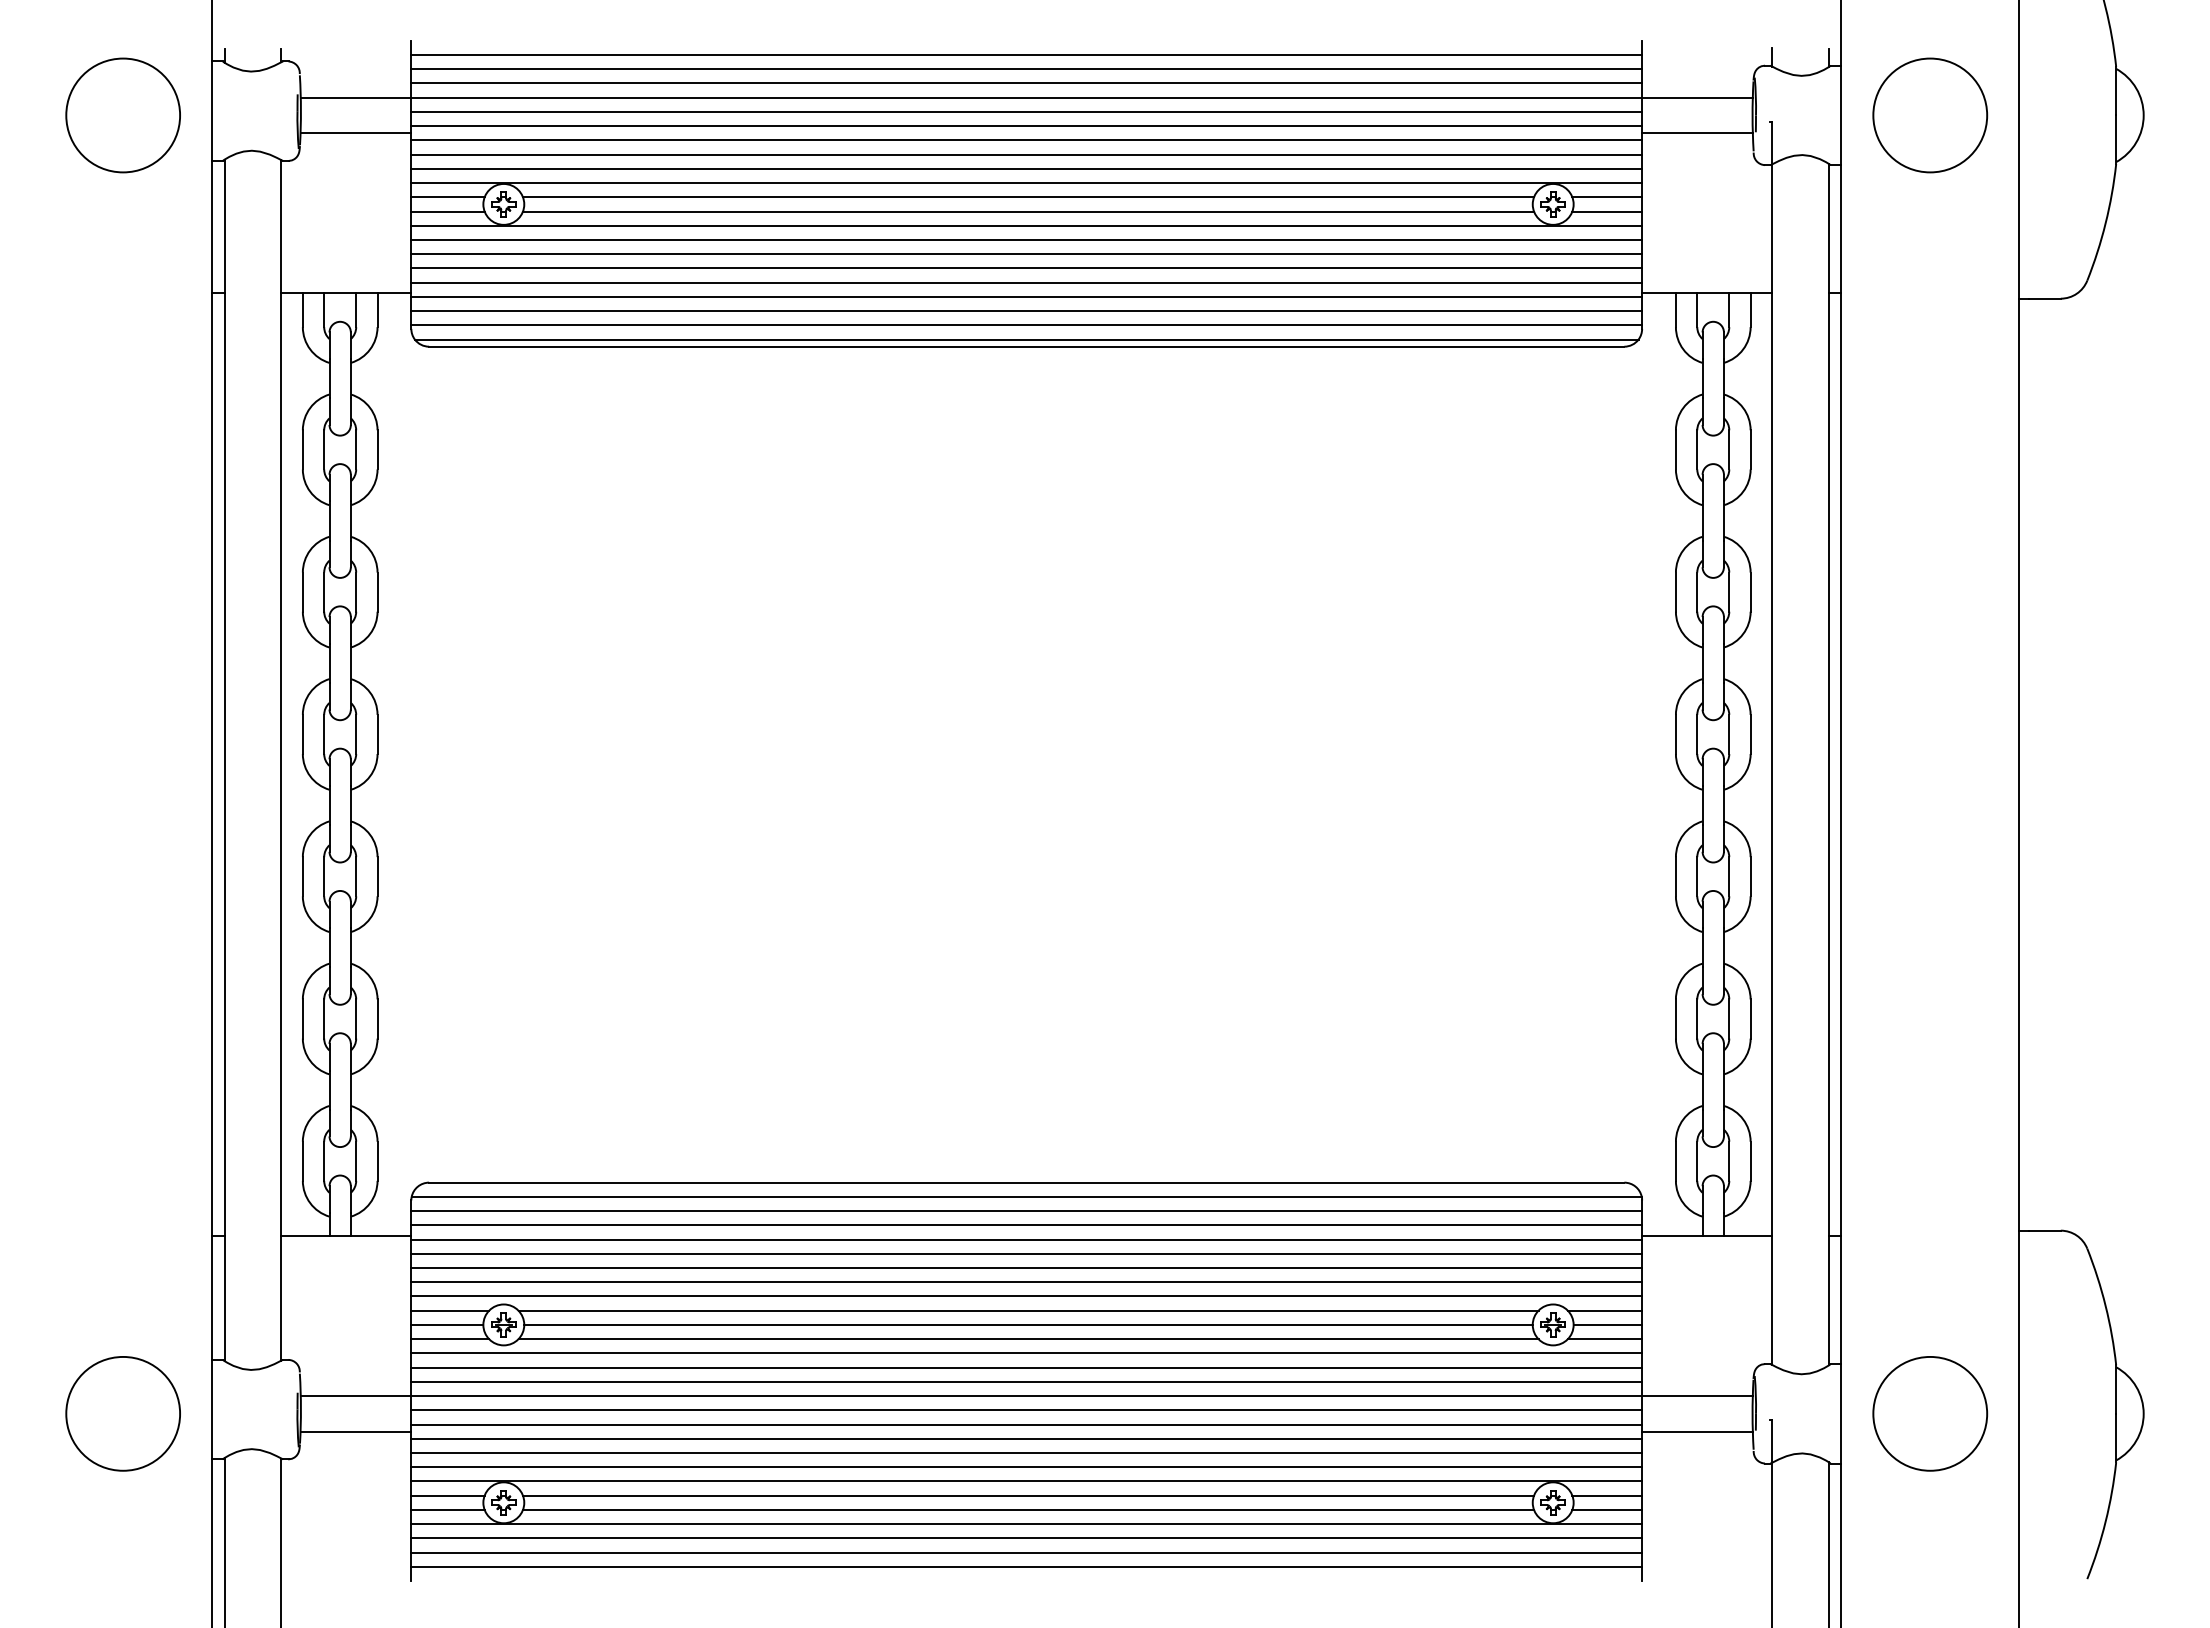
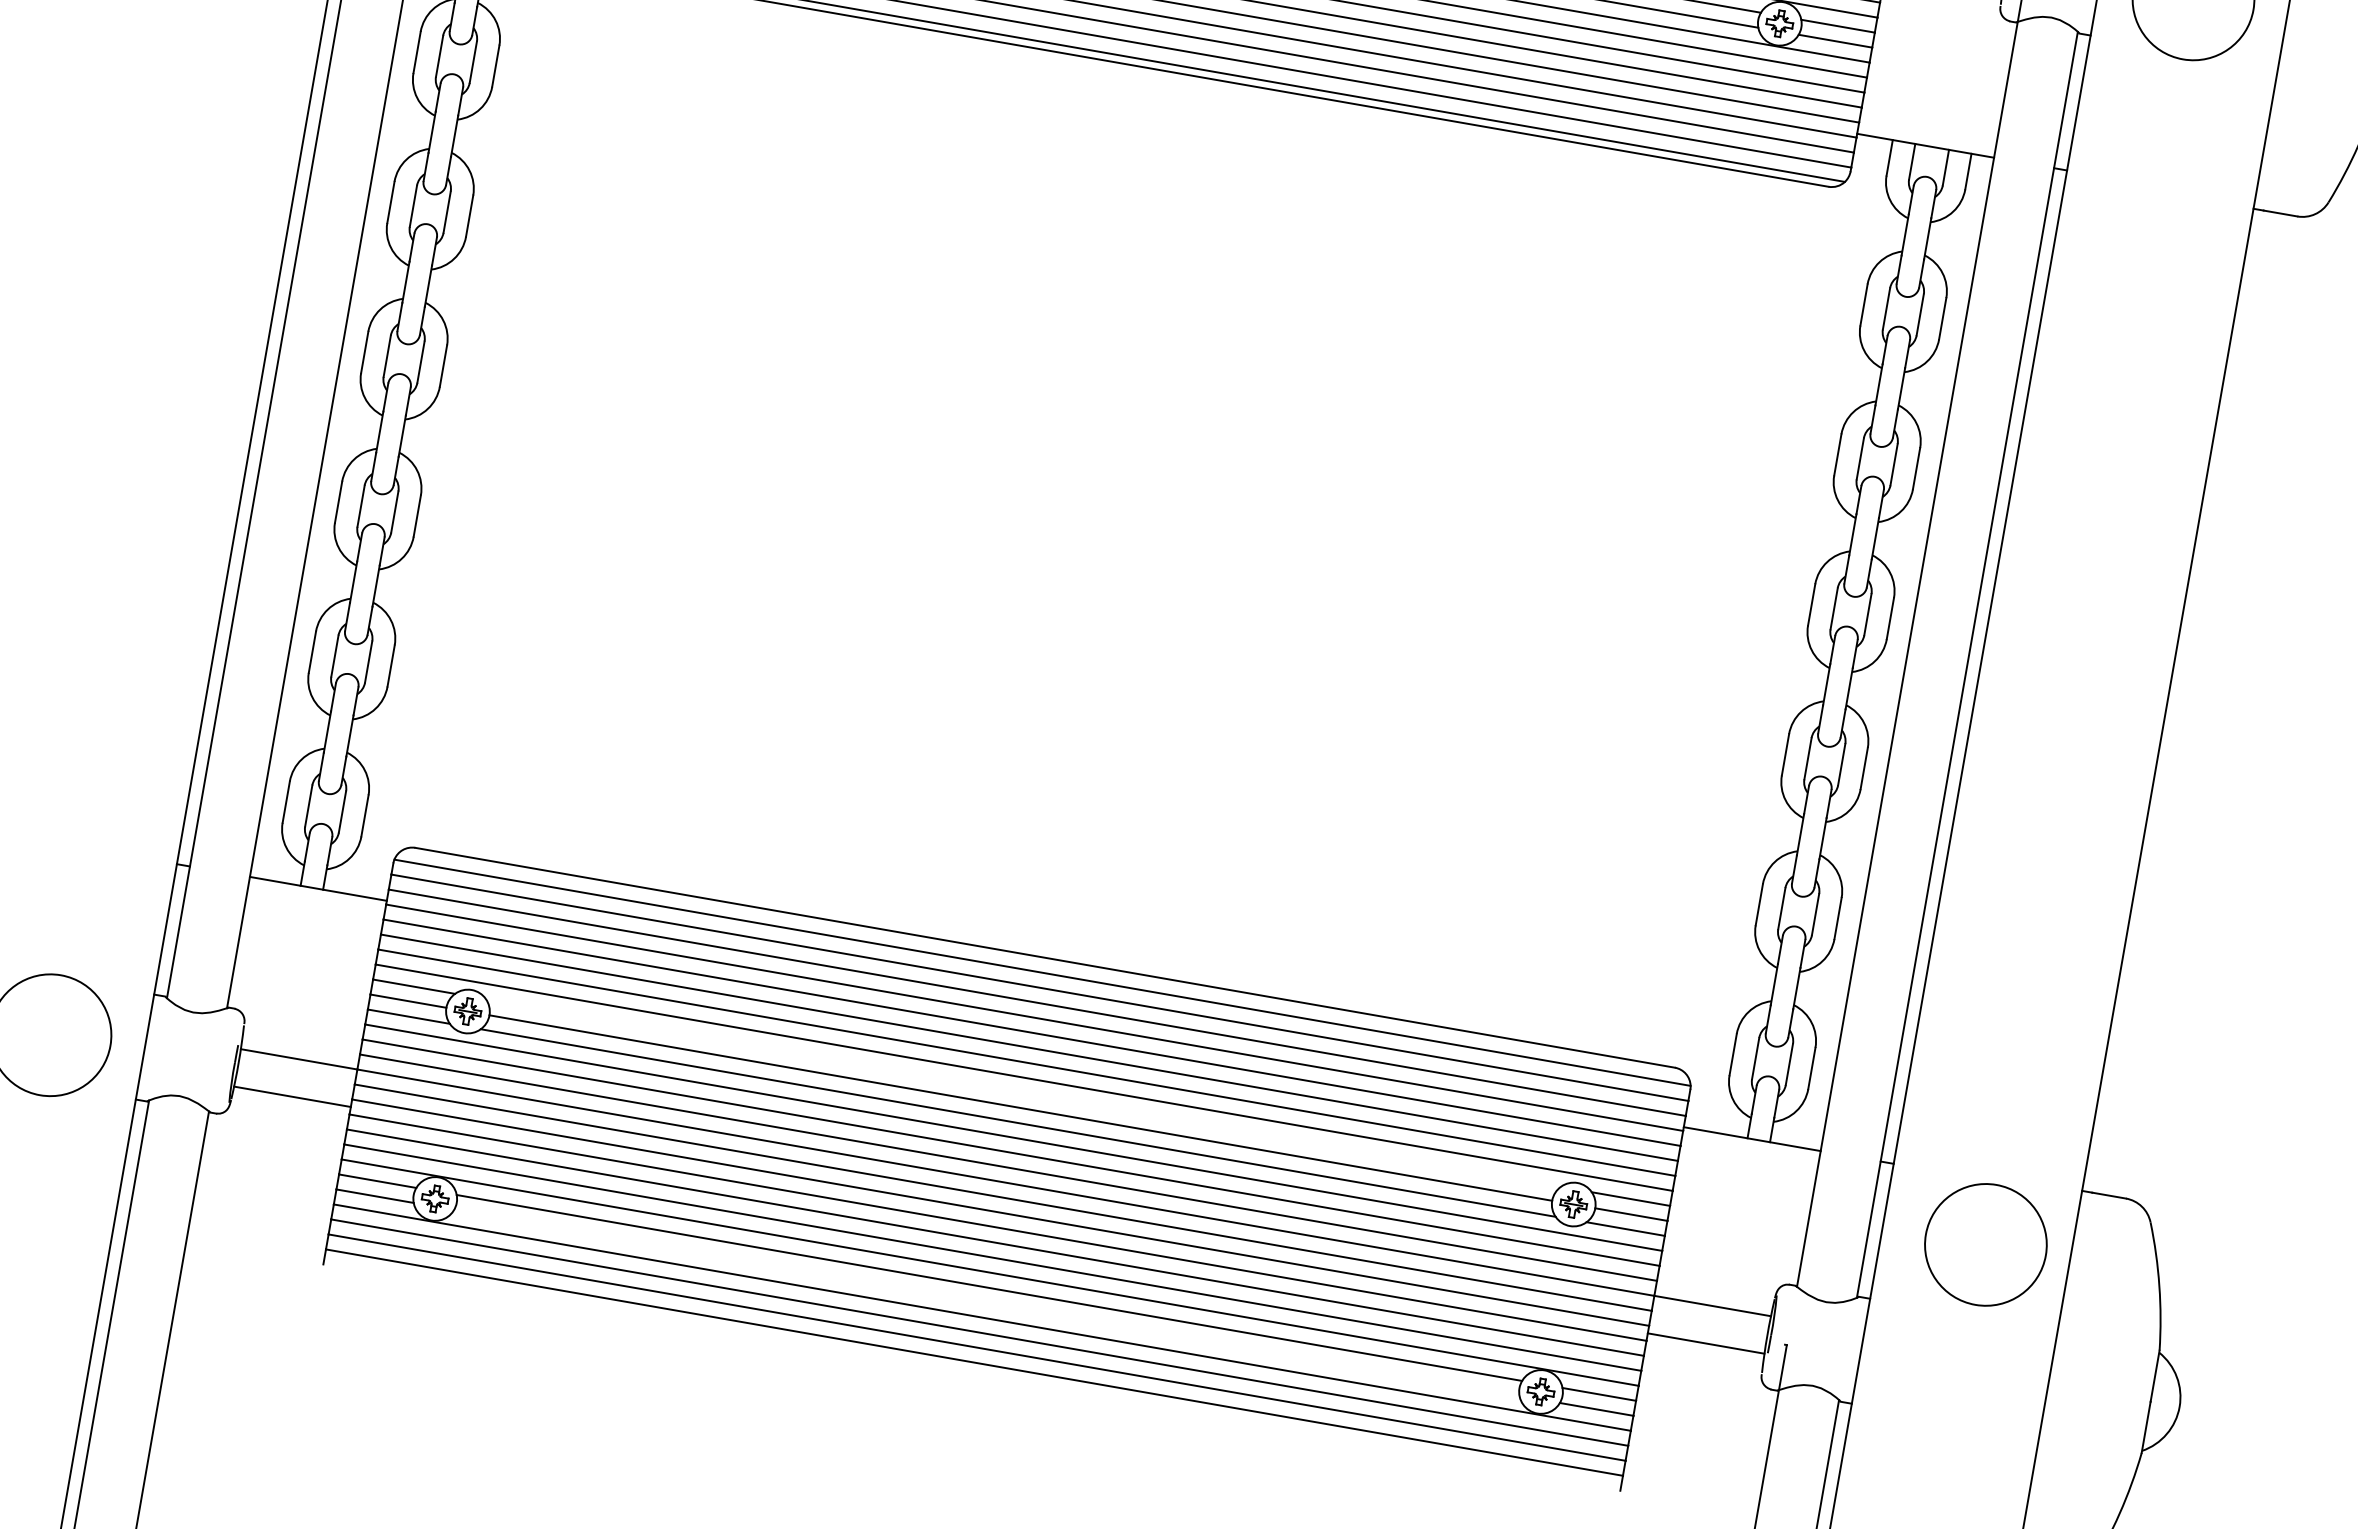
line: (1028, 1310) -> (1023, 1092), removed
circle: (1930, 1413) -> (1986, 1244), moved
line: (1028, 1509) -> (986, 1302), removed

